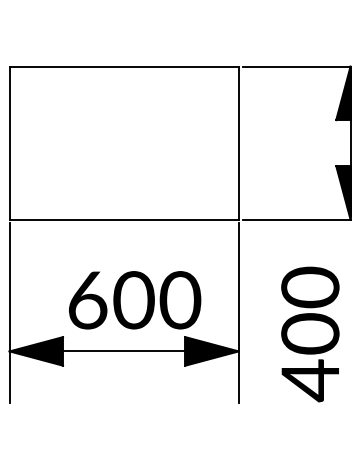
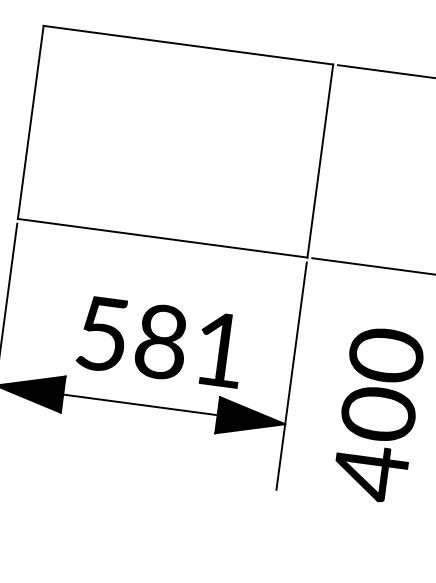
text: (135, 300) -> (163, 342), 600 -> 581

